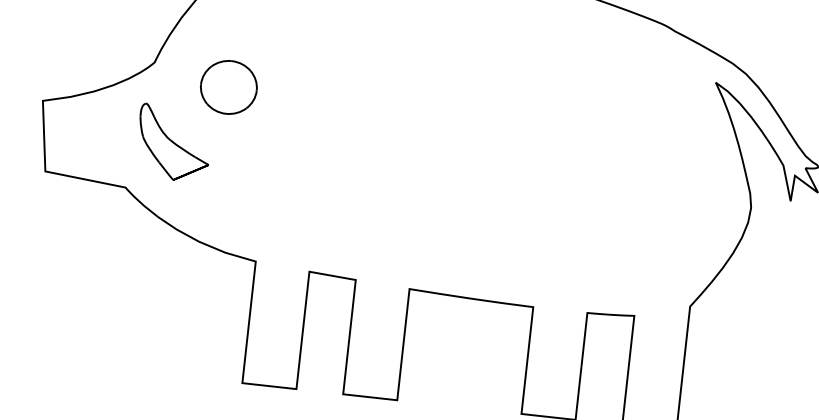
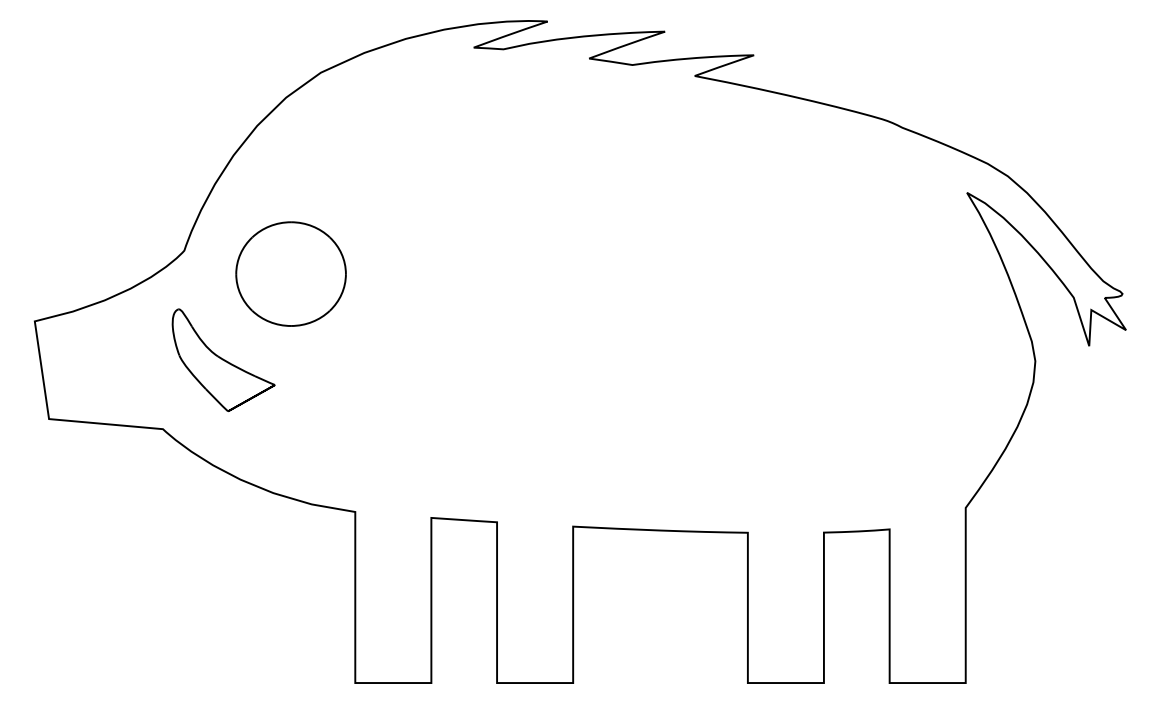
part: (229, 87) -> (291, 274), size x1.4

